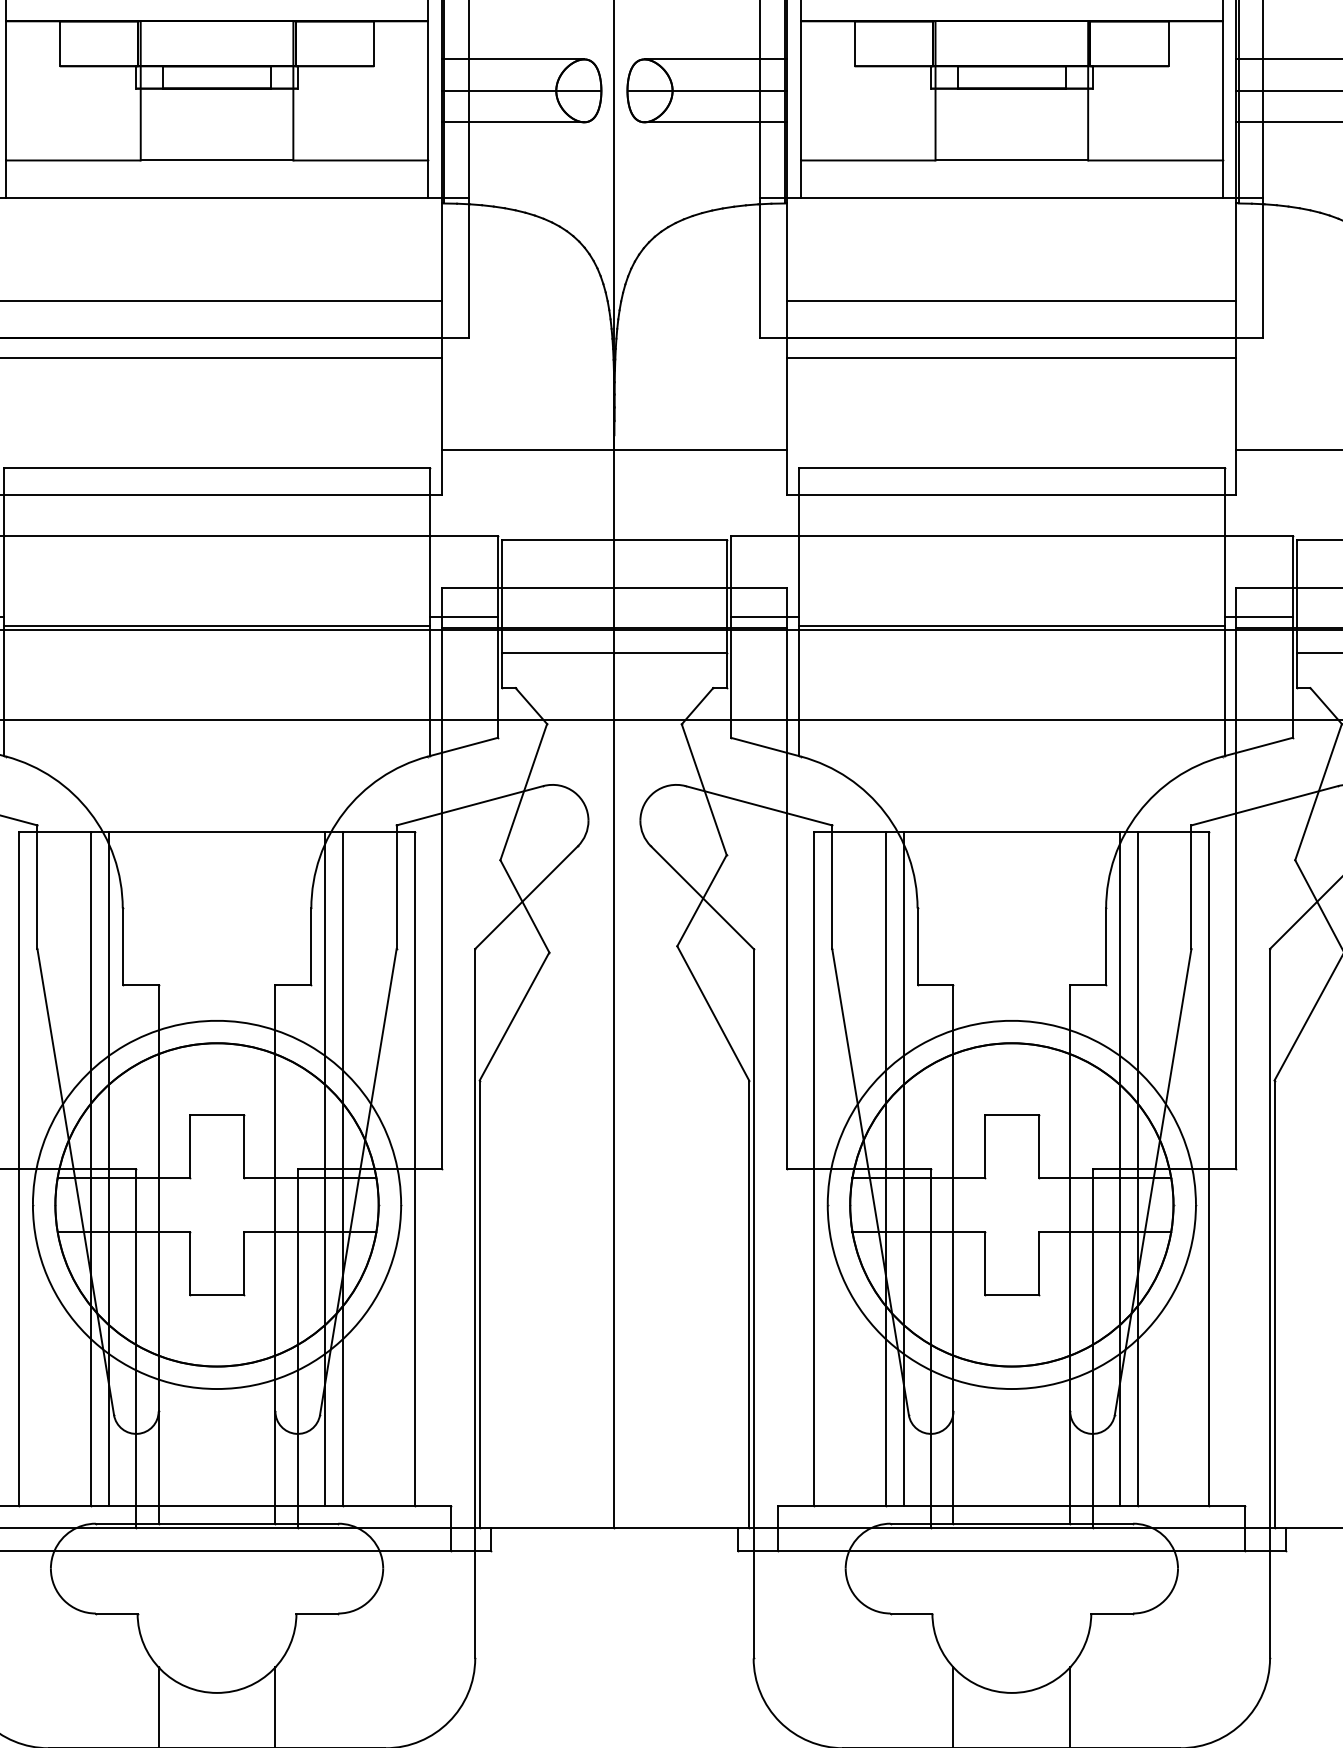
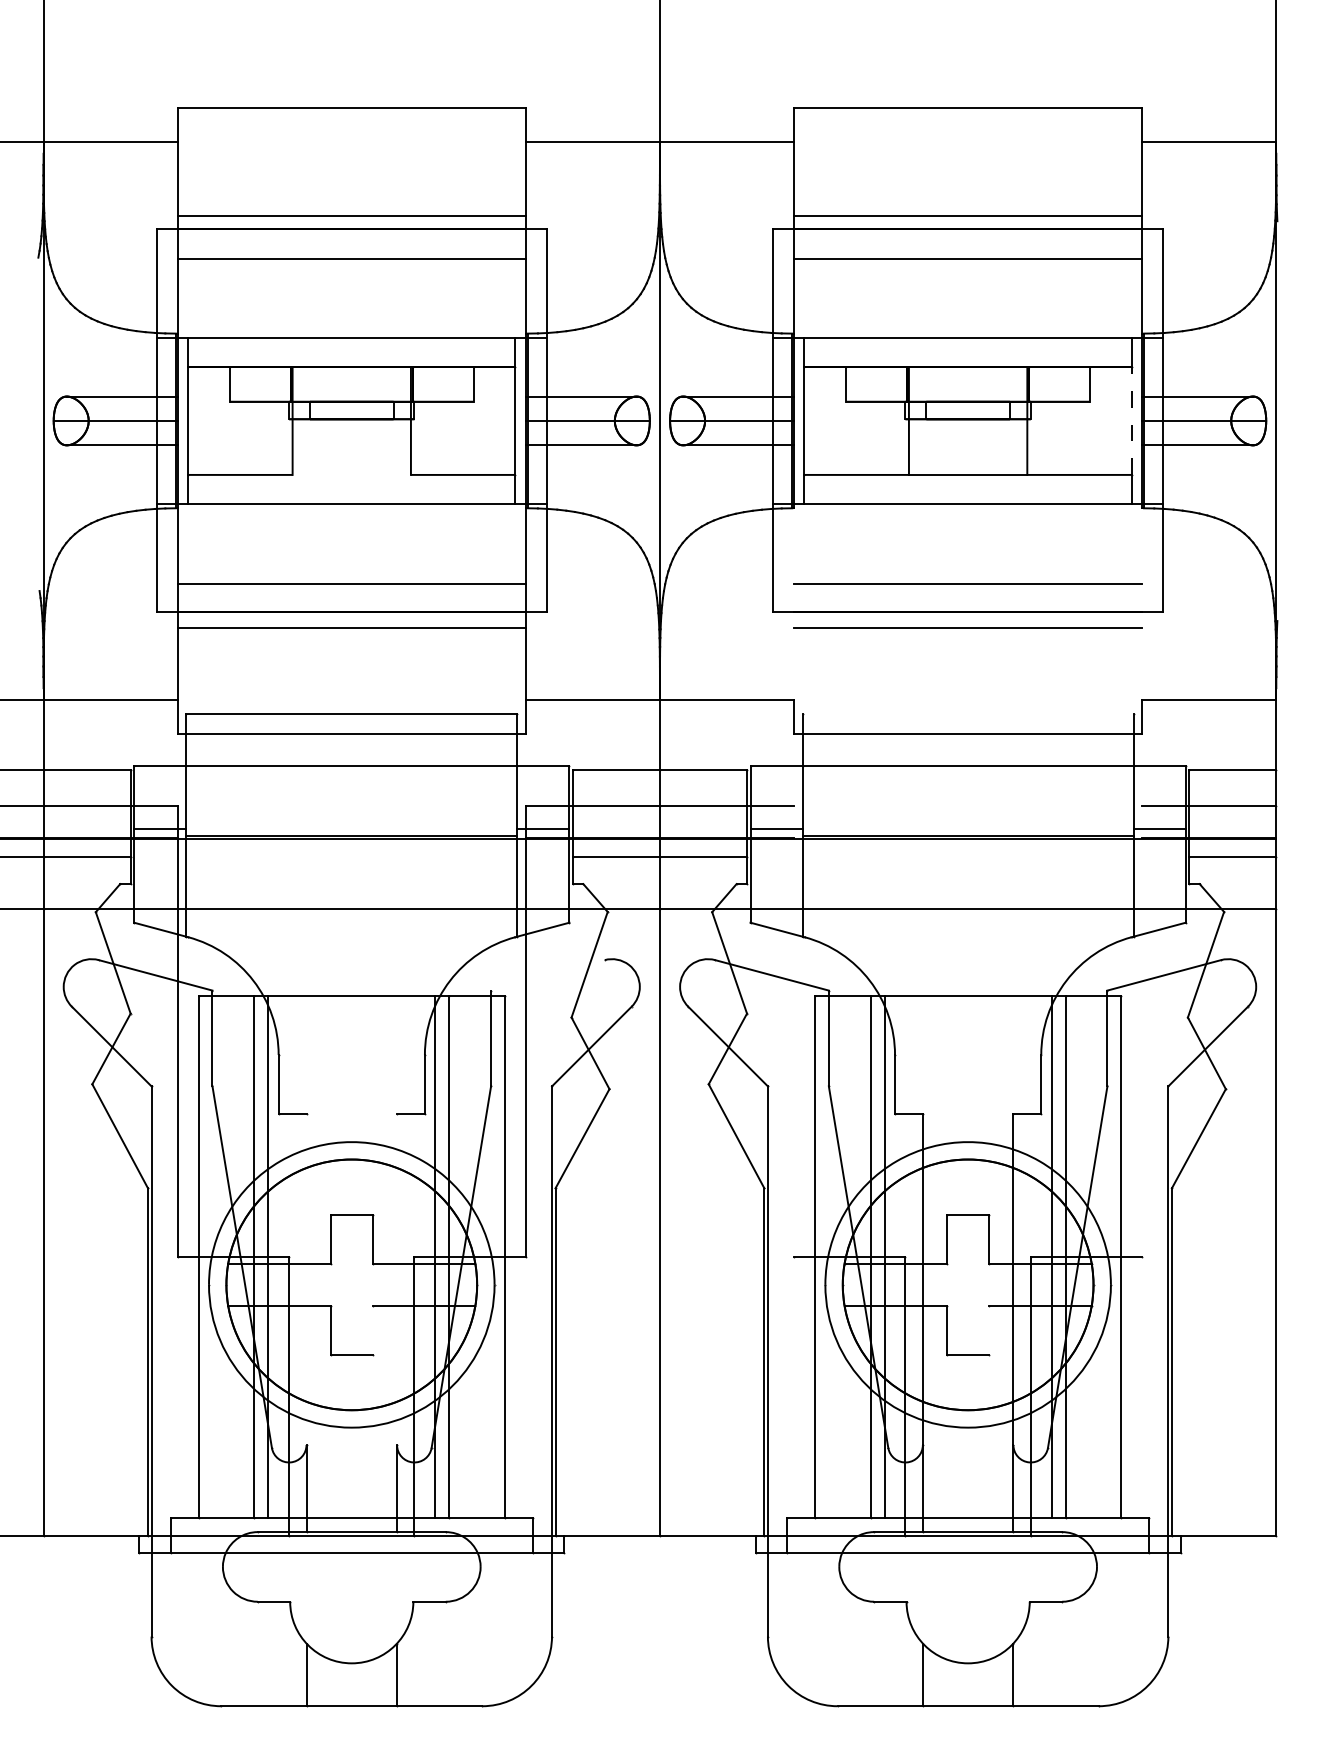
line: (1222, 90) -> (1131, 420), solid -> dashed
line: (216, 159) -> (351, 474), removed
line: (787, 326) -> (794, 603), removed
line: (1236, 326) -> (1142, 603), removed
line: (1011, 468) -> (967, 713), removed
line: (469, 805) -> (547, 975), removed
line: (787, 878) -> (794, 1031), removed
line: (1236, 878) -> (1142, 1031), removed
line: (158, 1197) -> (306, 1279), removed
line: (275, 1197) -> (397, 1279), removed
line: (243, 1262) -> (372, 1329), removed
line: (1039, 1262) -> (989, 1329), removed

